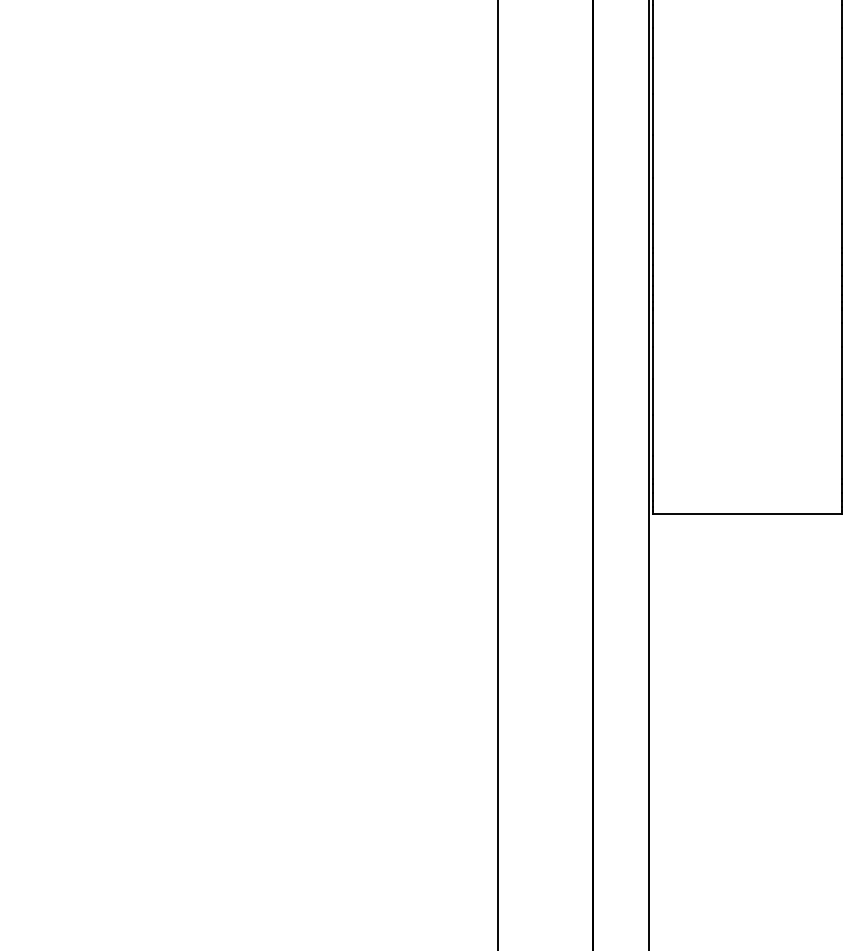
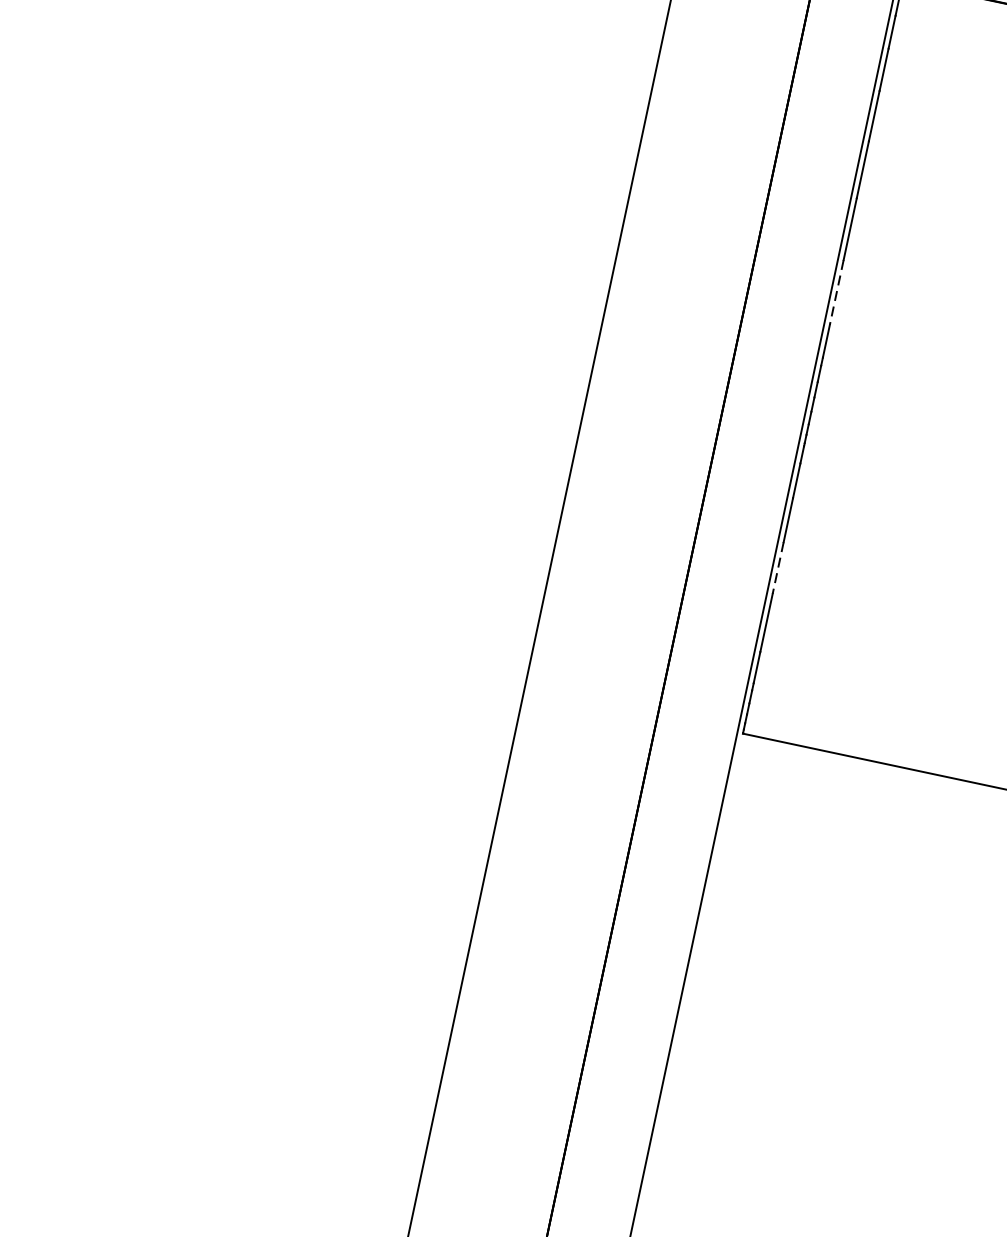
line: (653, 201) -> (837, 292), solid -> dashed
line: (653, 397) -> (778, 569), solid -> dashed

